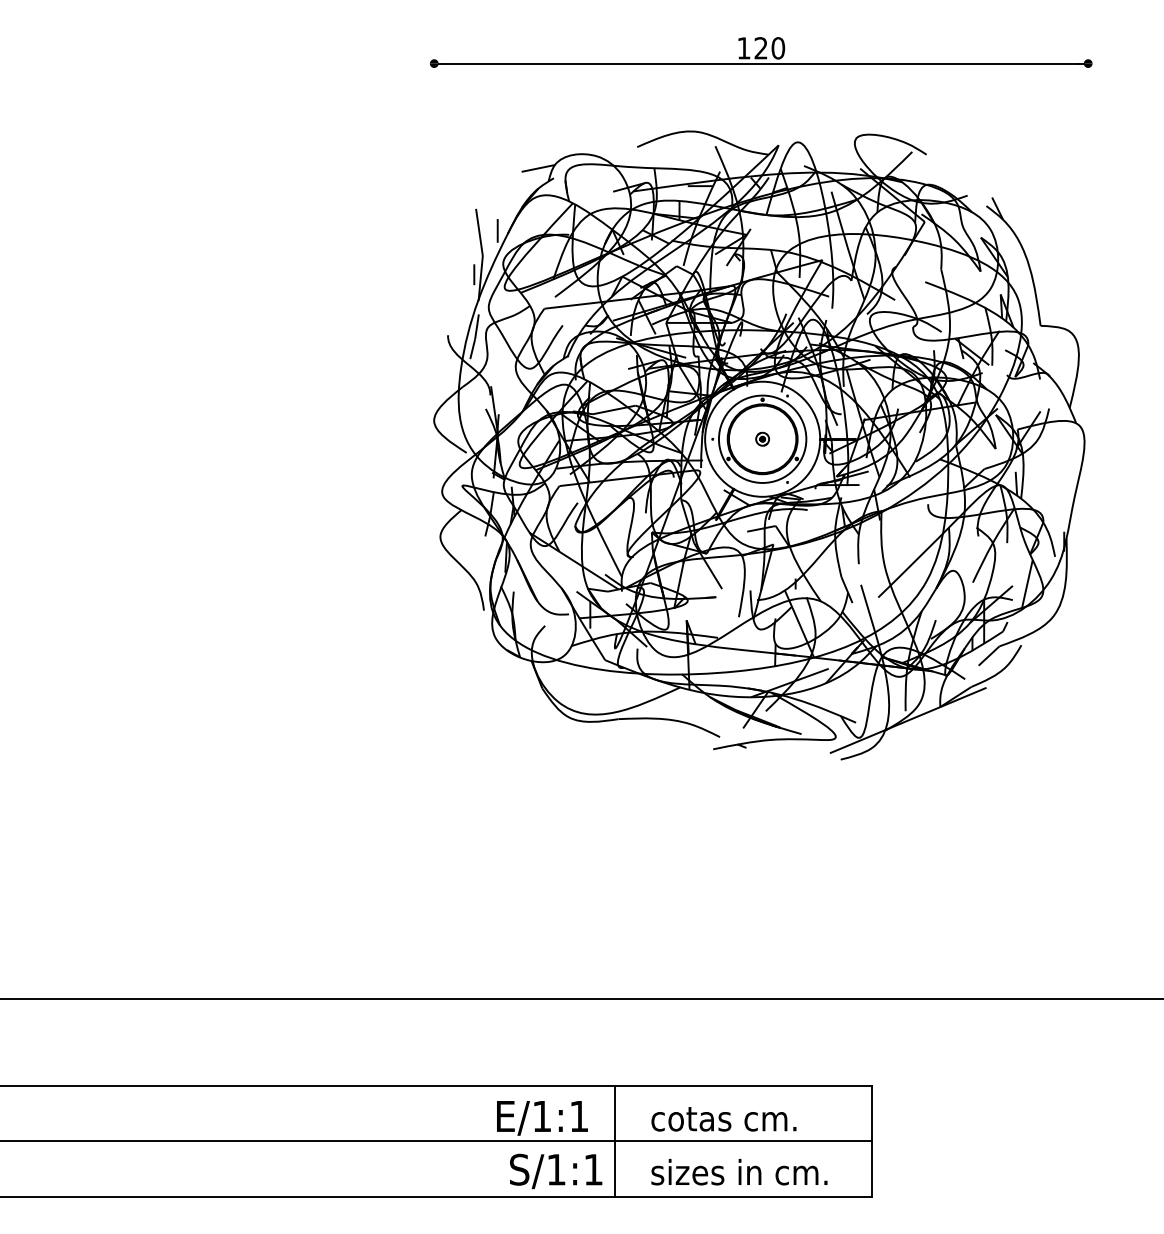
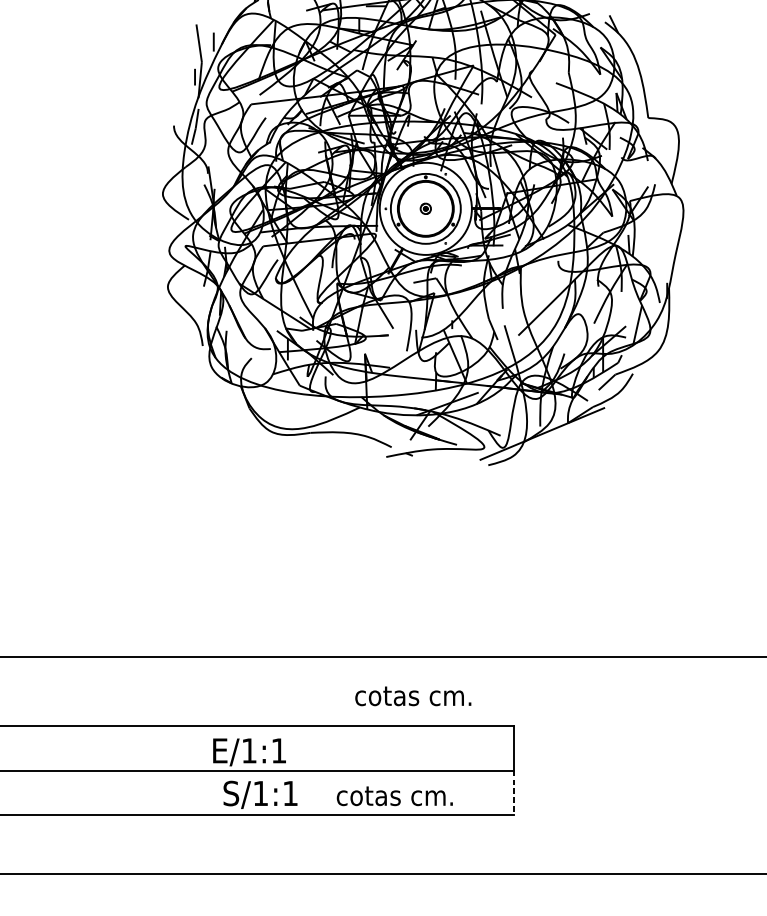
text: (723, 1119) -> (412, 696), moved
line: (614, 1140) -> (307, 770), removed
line: (872, 1169) -> (513, 793), solid -> dashed
text: (739, 1171) -> (407, 794), sizes in cm. -> cotas cm.

